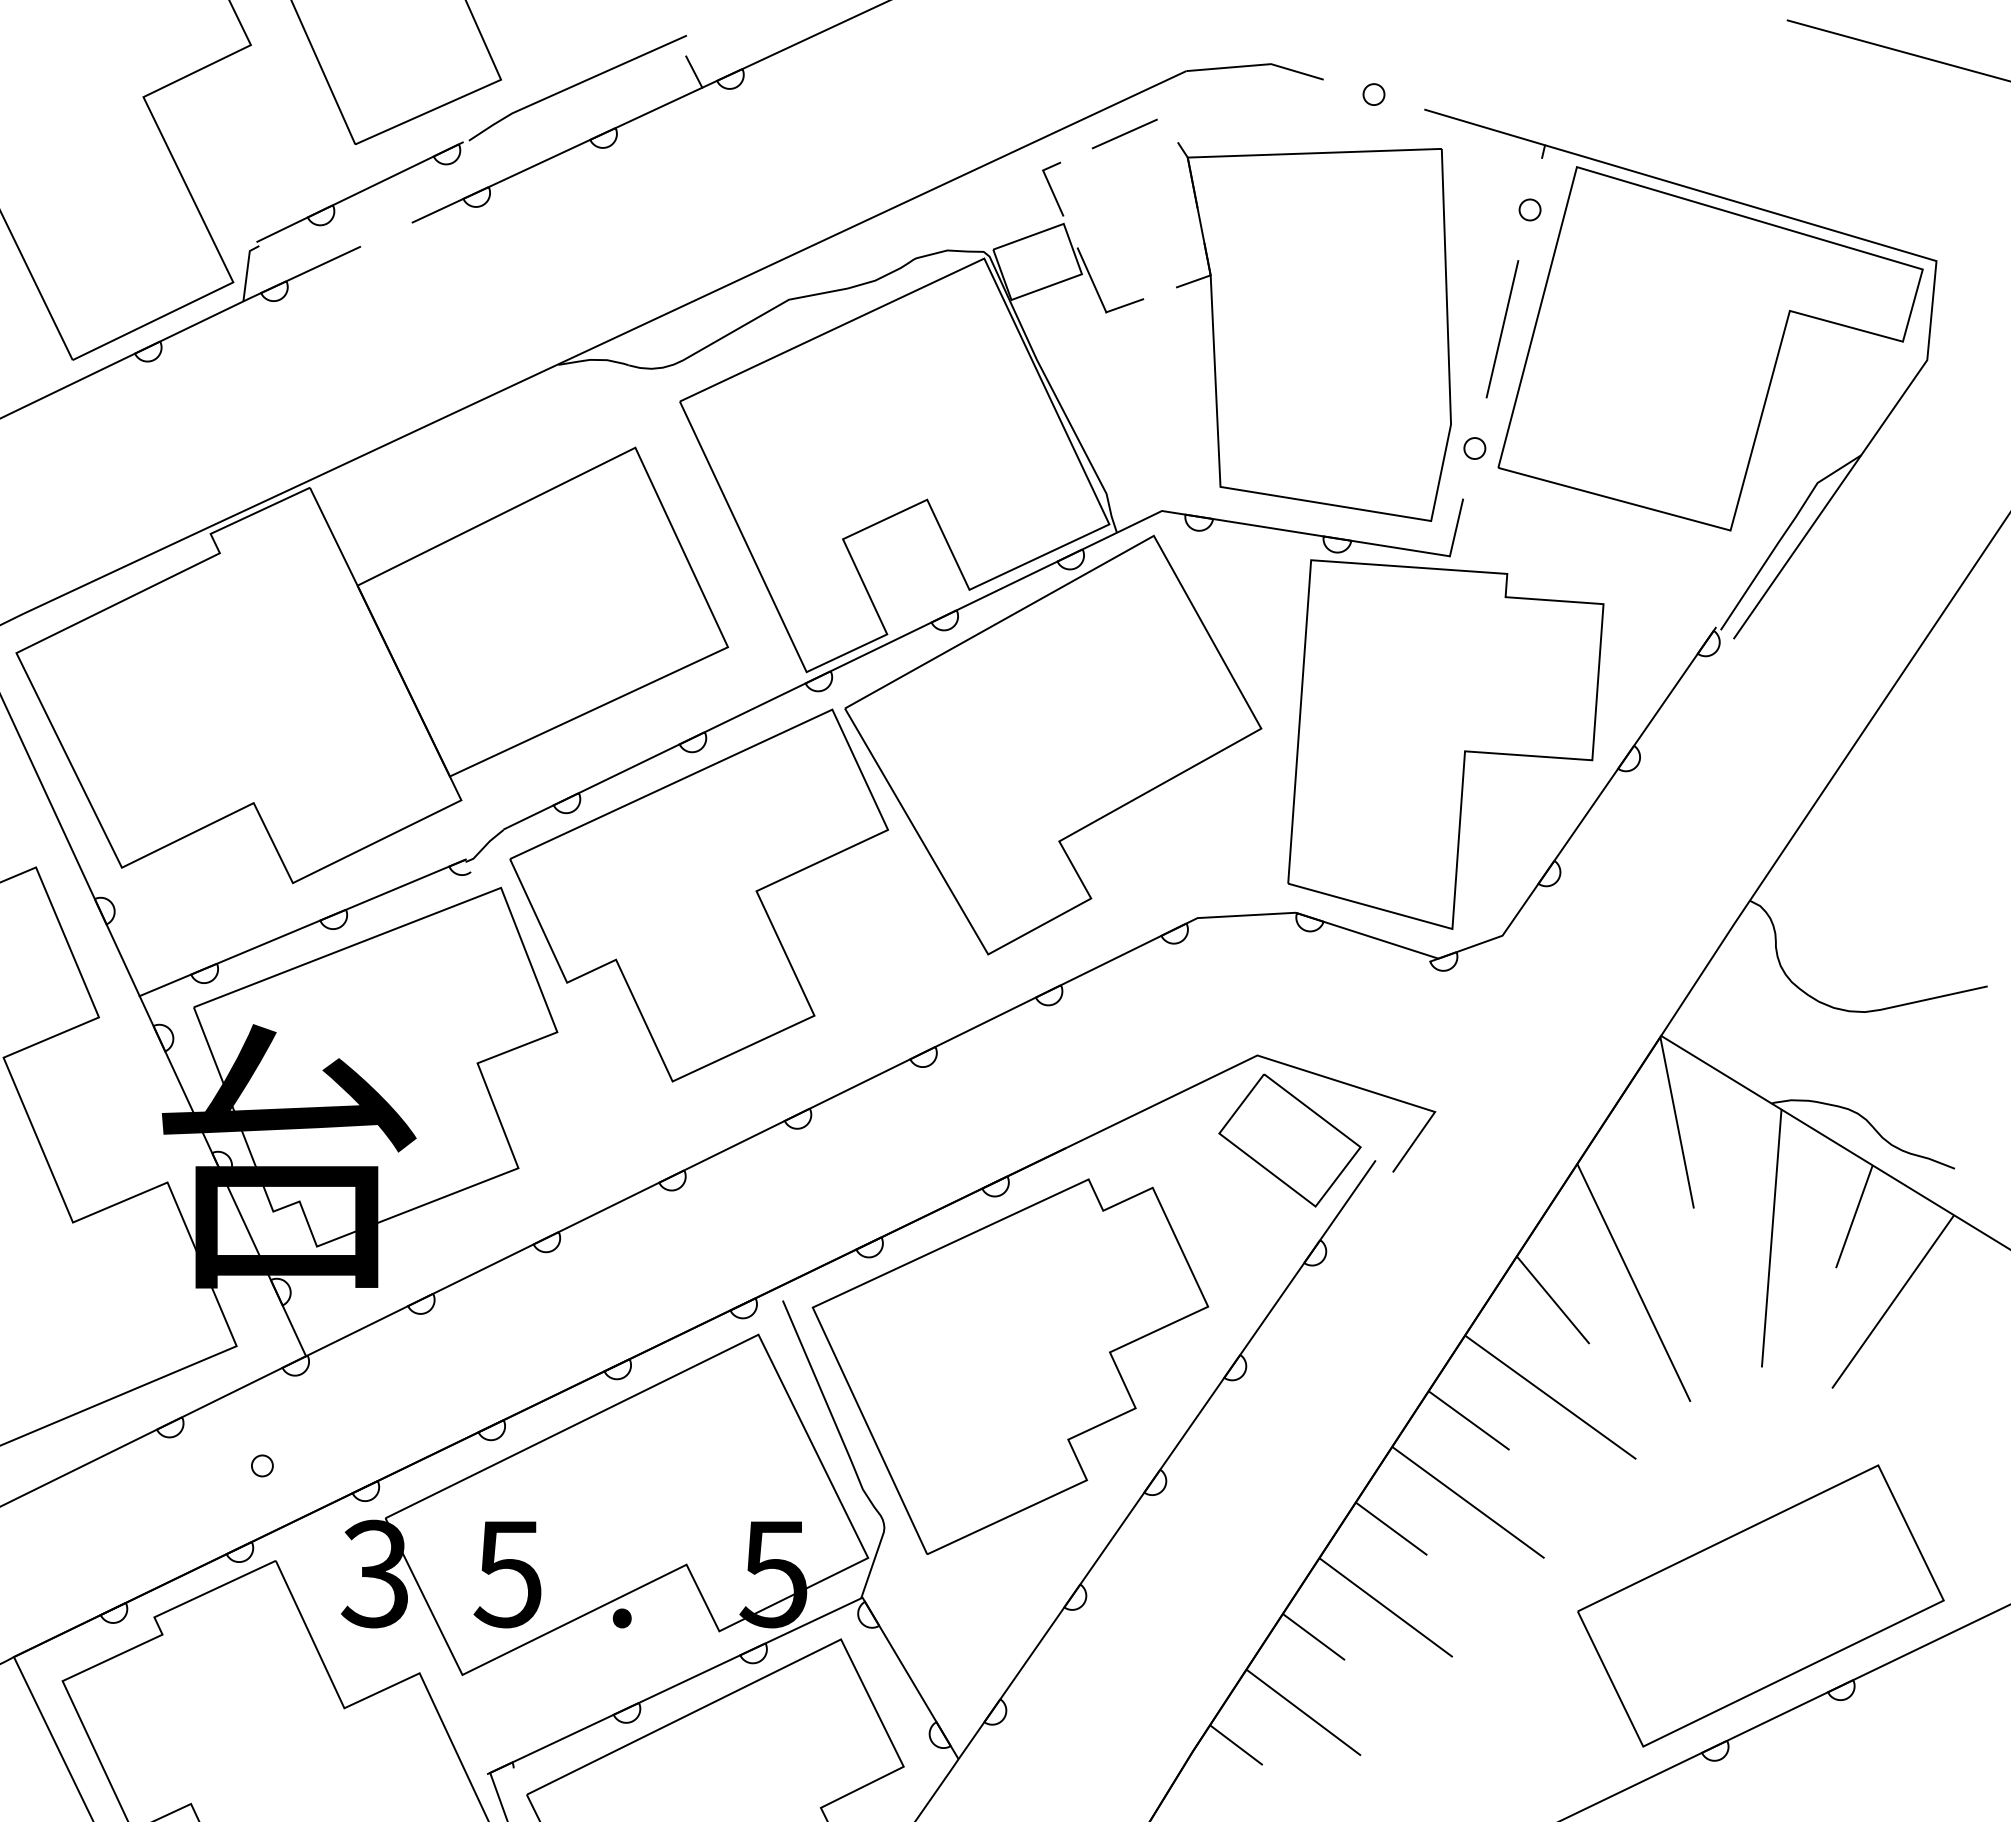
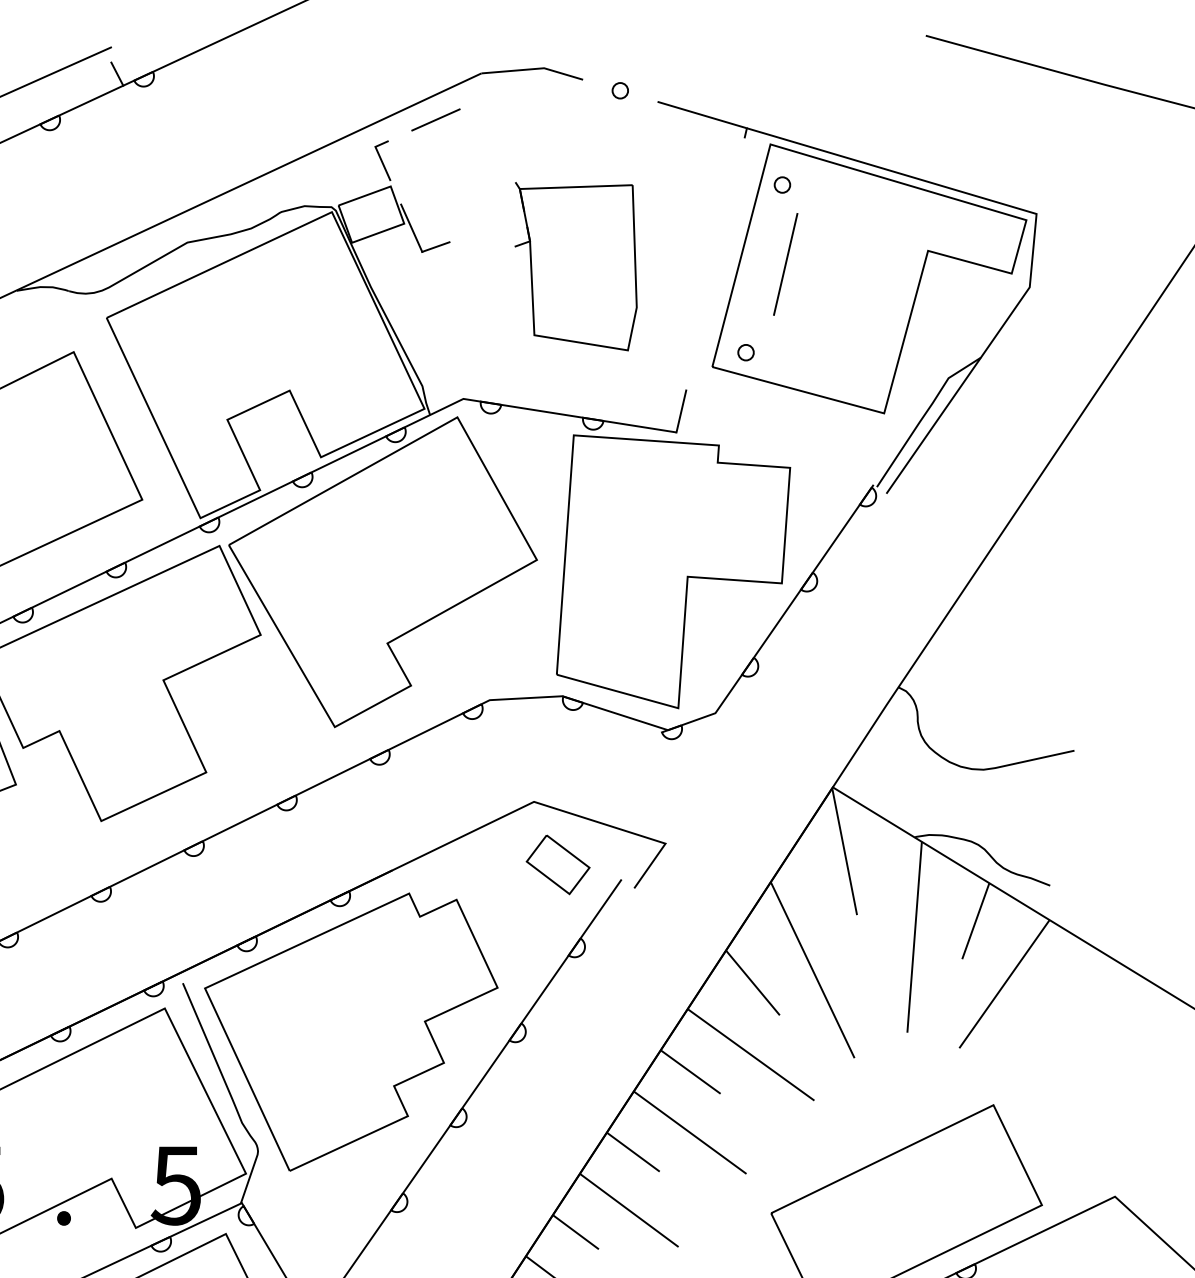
circle: (1529, 209) -> (782, 184), moved
line: (1502, 329) -> (785, 264), moved
part: (1313, 331) -> (575, 266), size x0.6
circle: (1474, 448) -> (745, 352), moved
part: (1289, 1140) -> (557, 864), size x0.6

